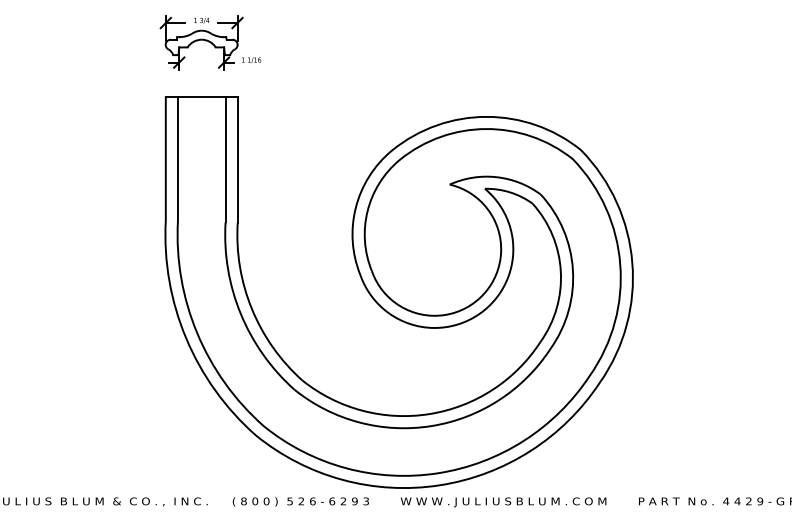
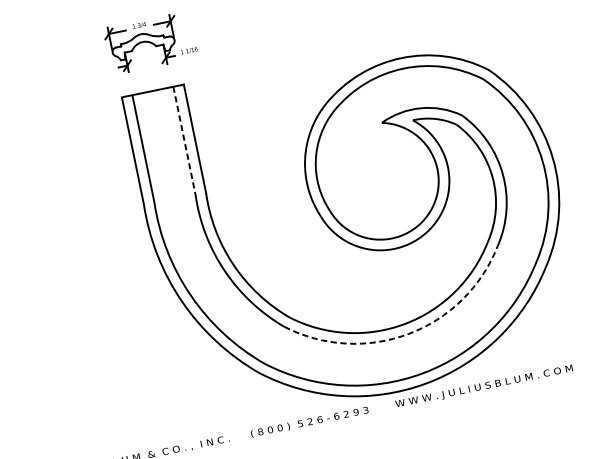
line: (225, 159) -> (184, 140), solid -> dashed
arc: (431, 426) -> (408, 334), solid -> dashed

